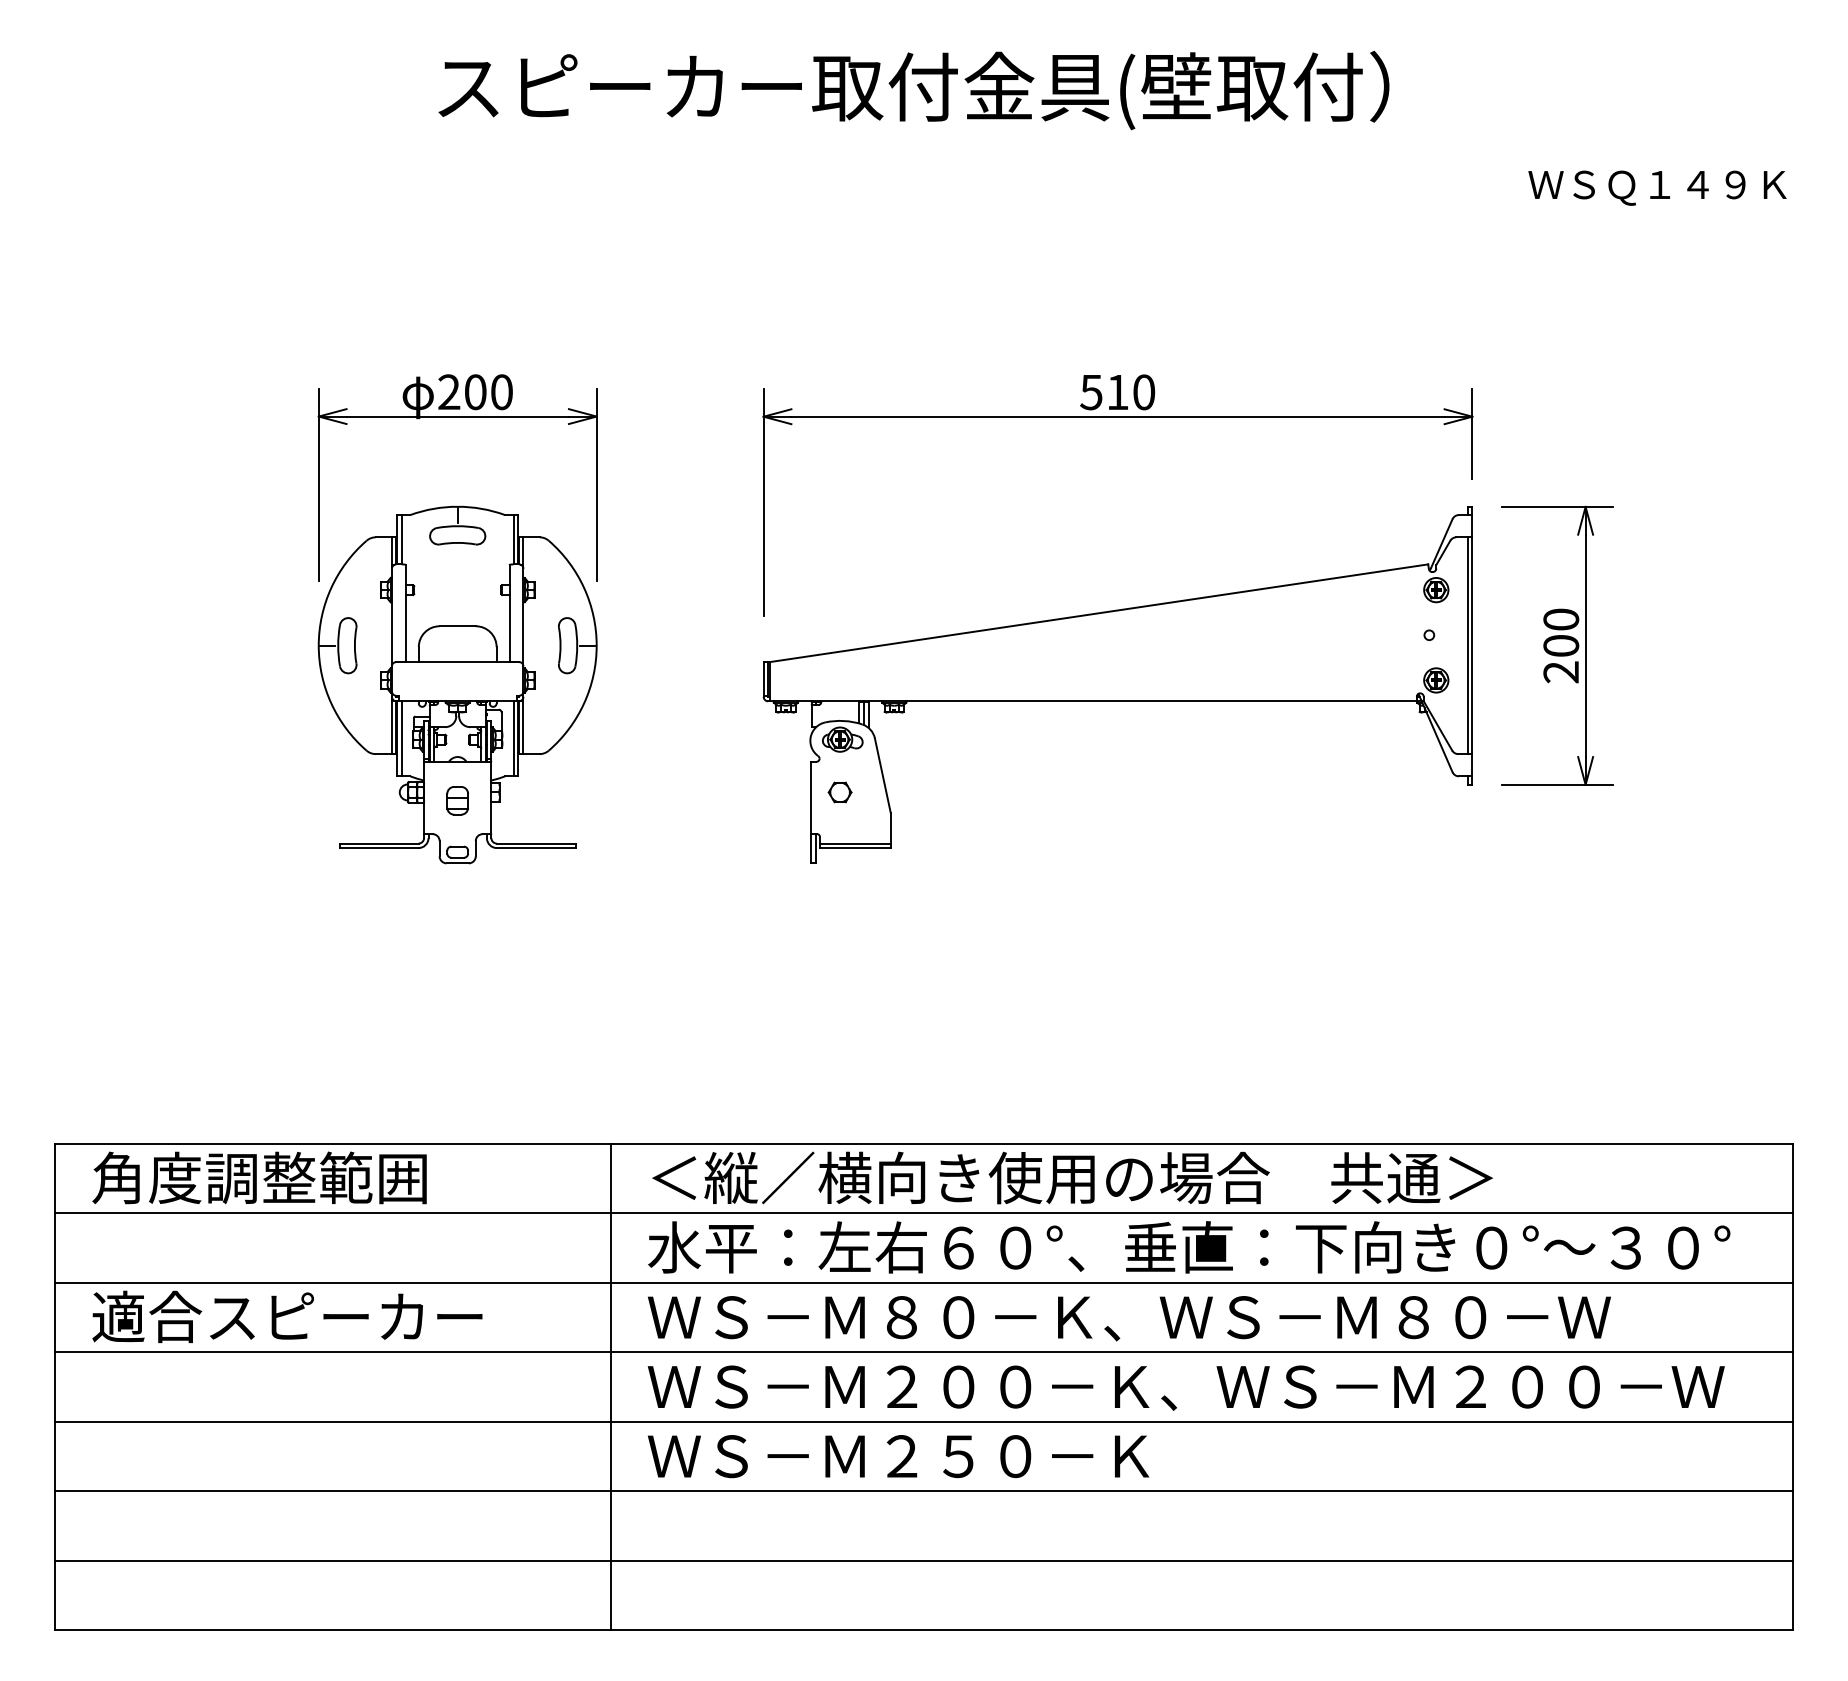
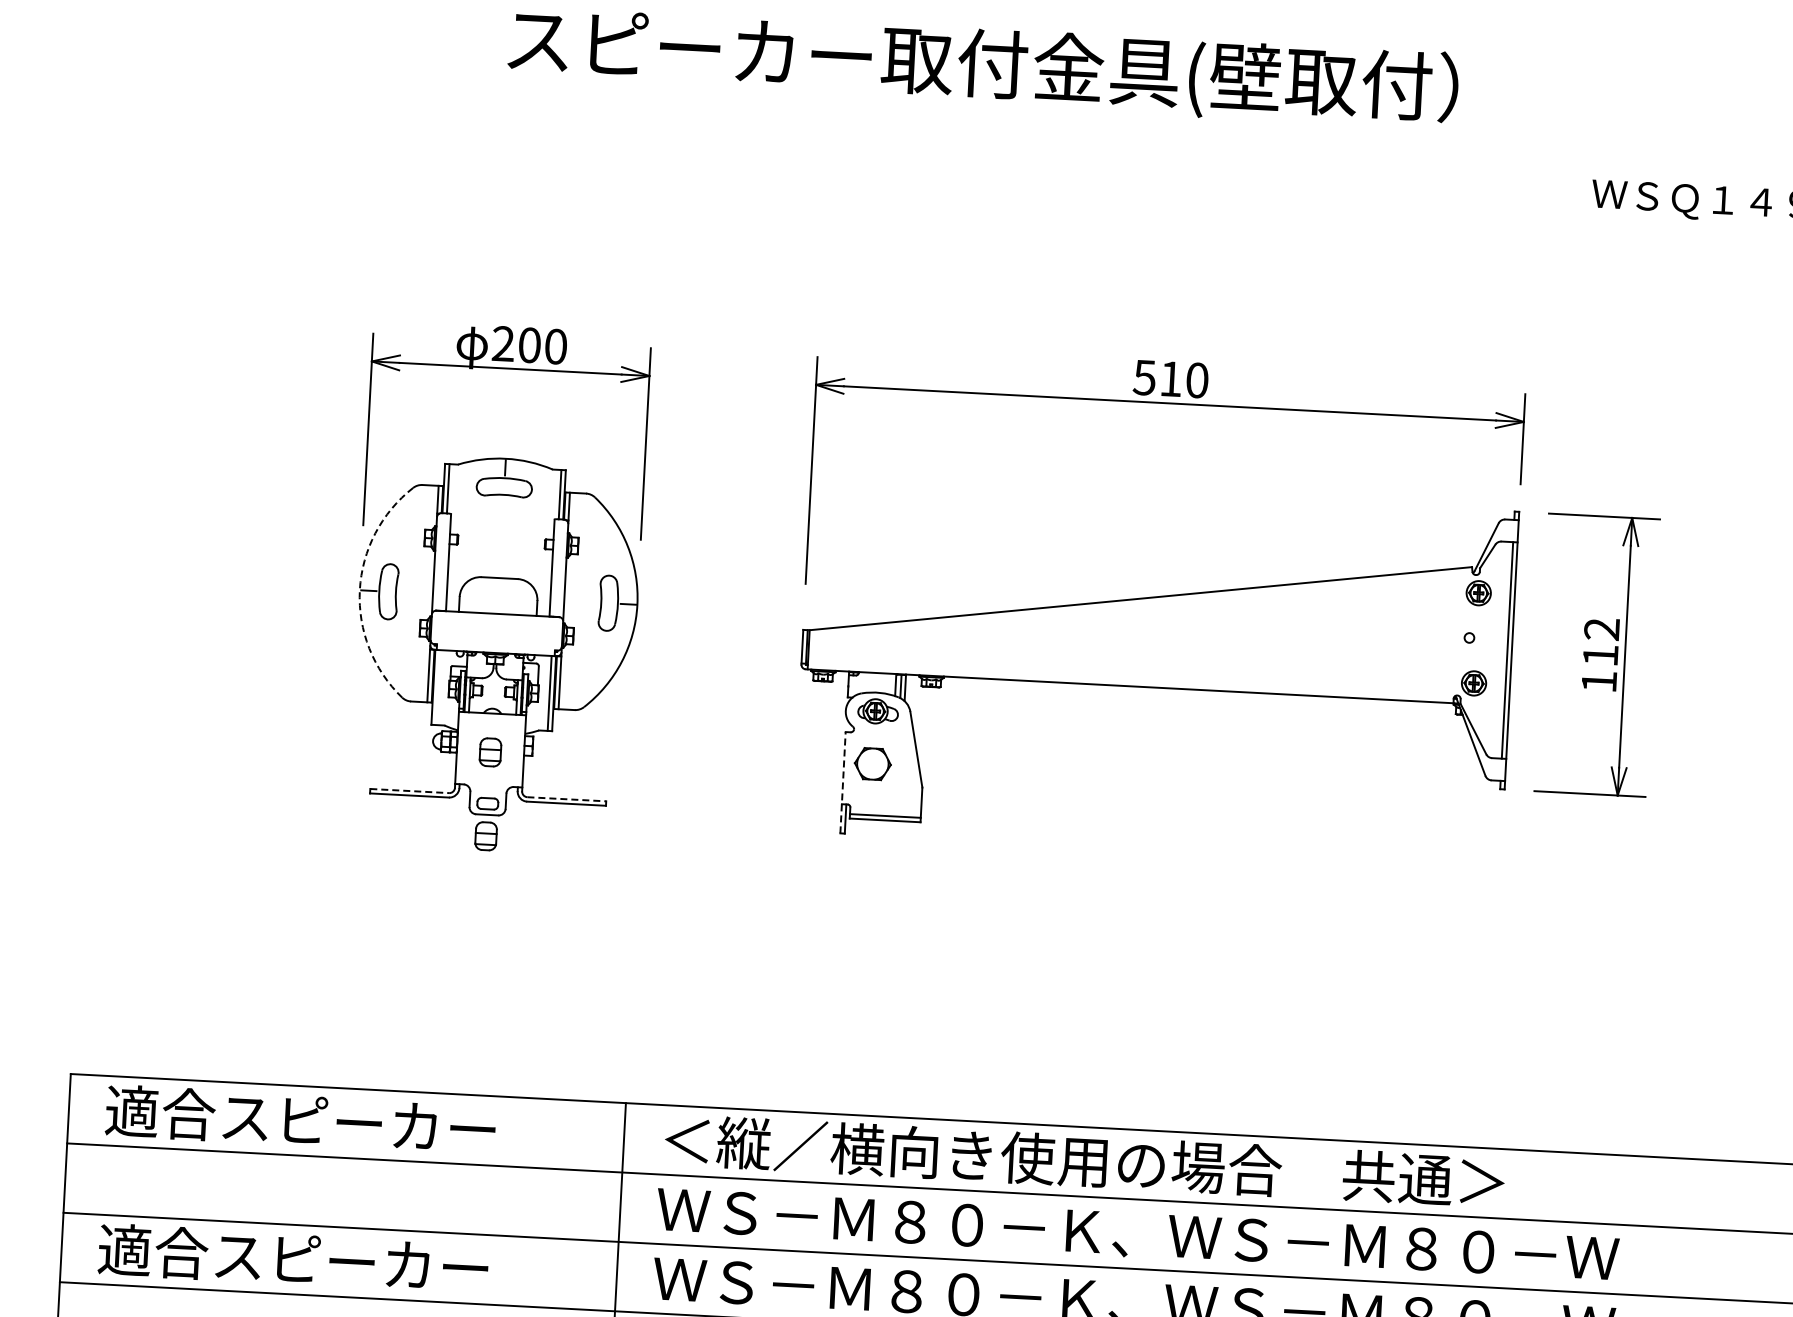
arc: (318, 645) -> (359, 590), solid -> dashed
text: (1561, 645) -> (1600, 655), 200 -> 112
line: (401, 738) -> (437, 687), removed
part: (839, 792) -> (872, 764), size x1.6
line: (811, 812) -> (843, 782), solid -> dashed
line: (379, 843) -> (410, 790), solid -> dashed
line: (536, 843) -> (566, 799), solid -> dashed
part: (457, 884) -> (485, 835), added
text: (287, 1177) -> (300, 1119), 角度調整範囲 -> 適合スピーカー
text: (1188, 1247) -> (1196, 1236), 水平：左右６０°、垂直：下向き０°～３０° -> ＷＳ－Ｍ８０－Ｋ、ＷＳ－Ｍ８０－Ｗ

